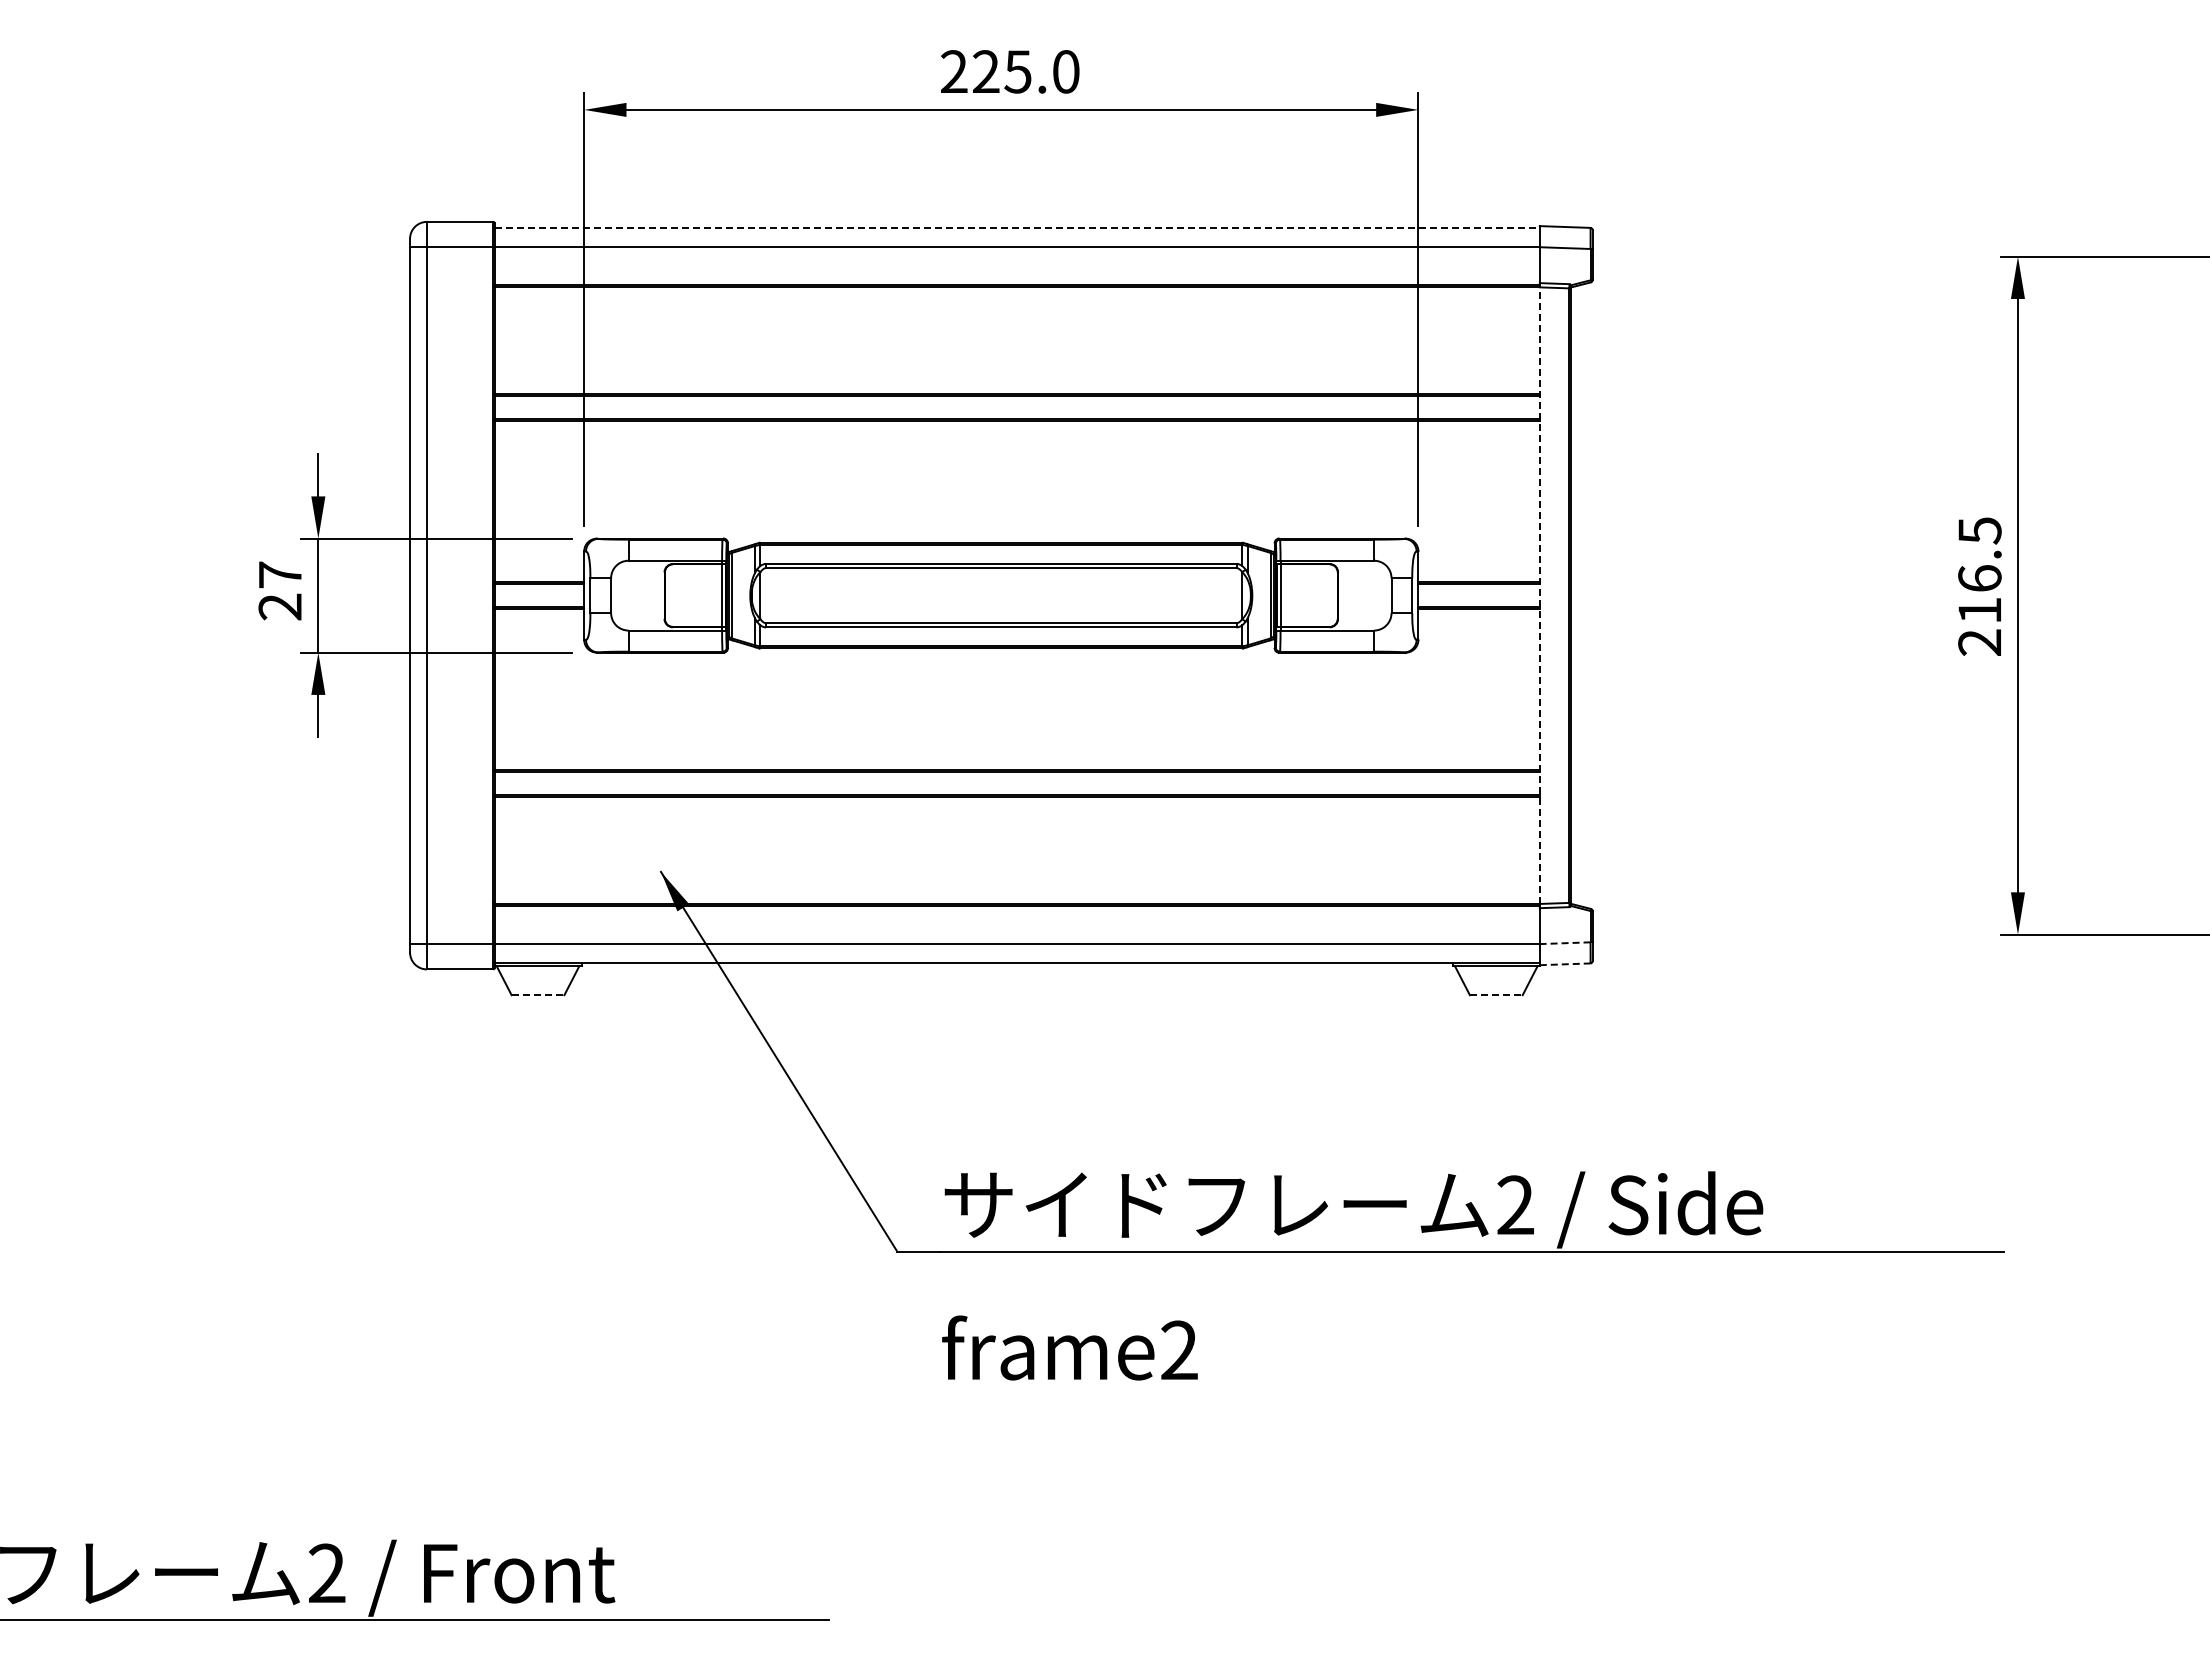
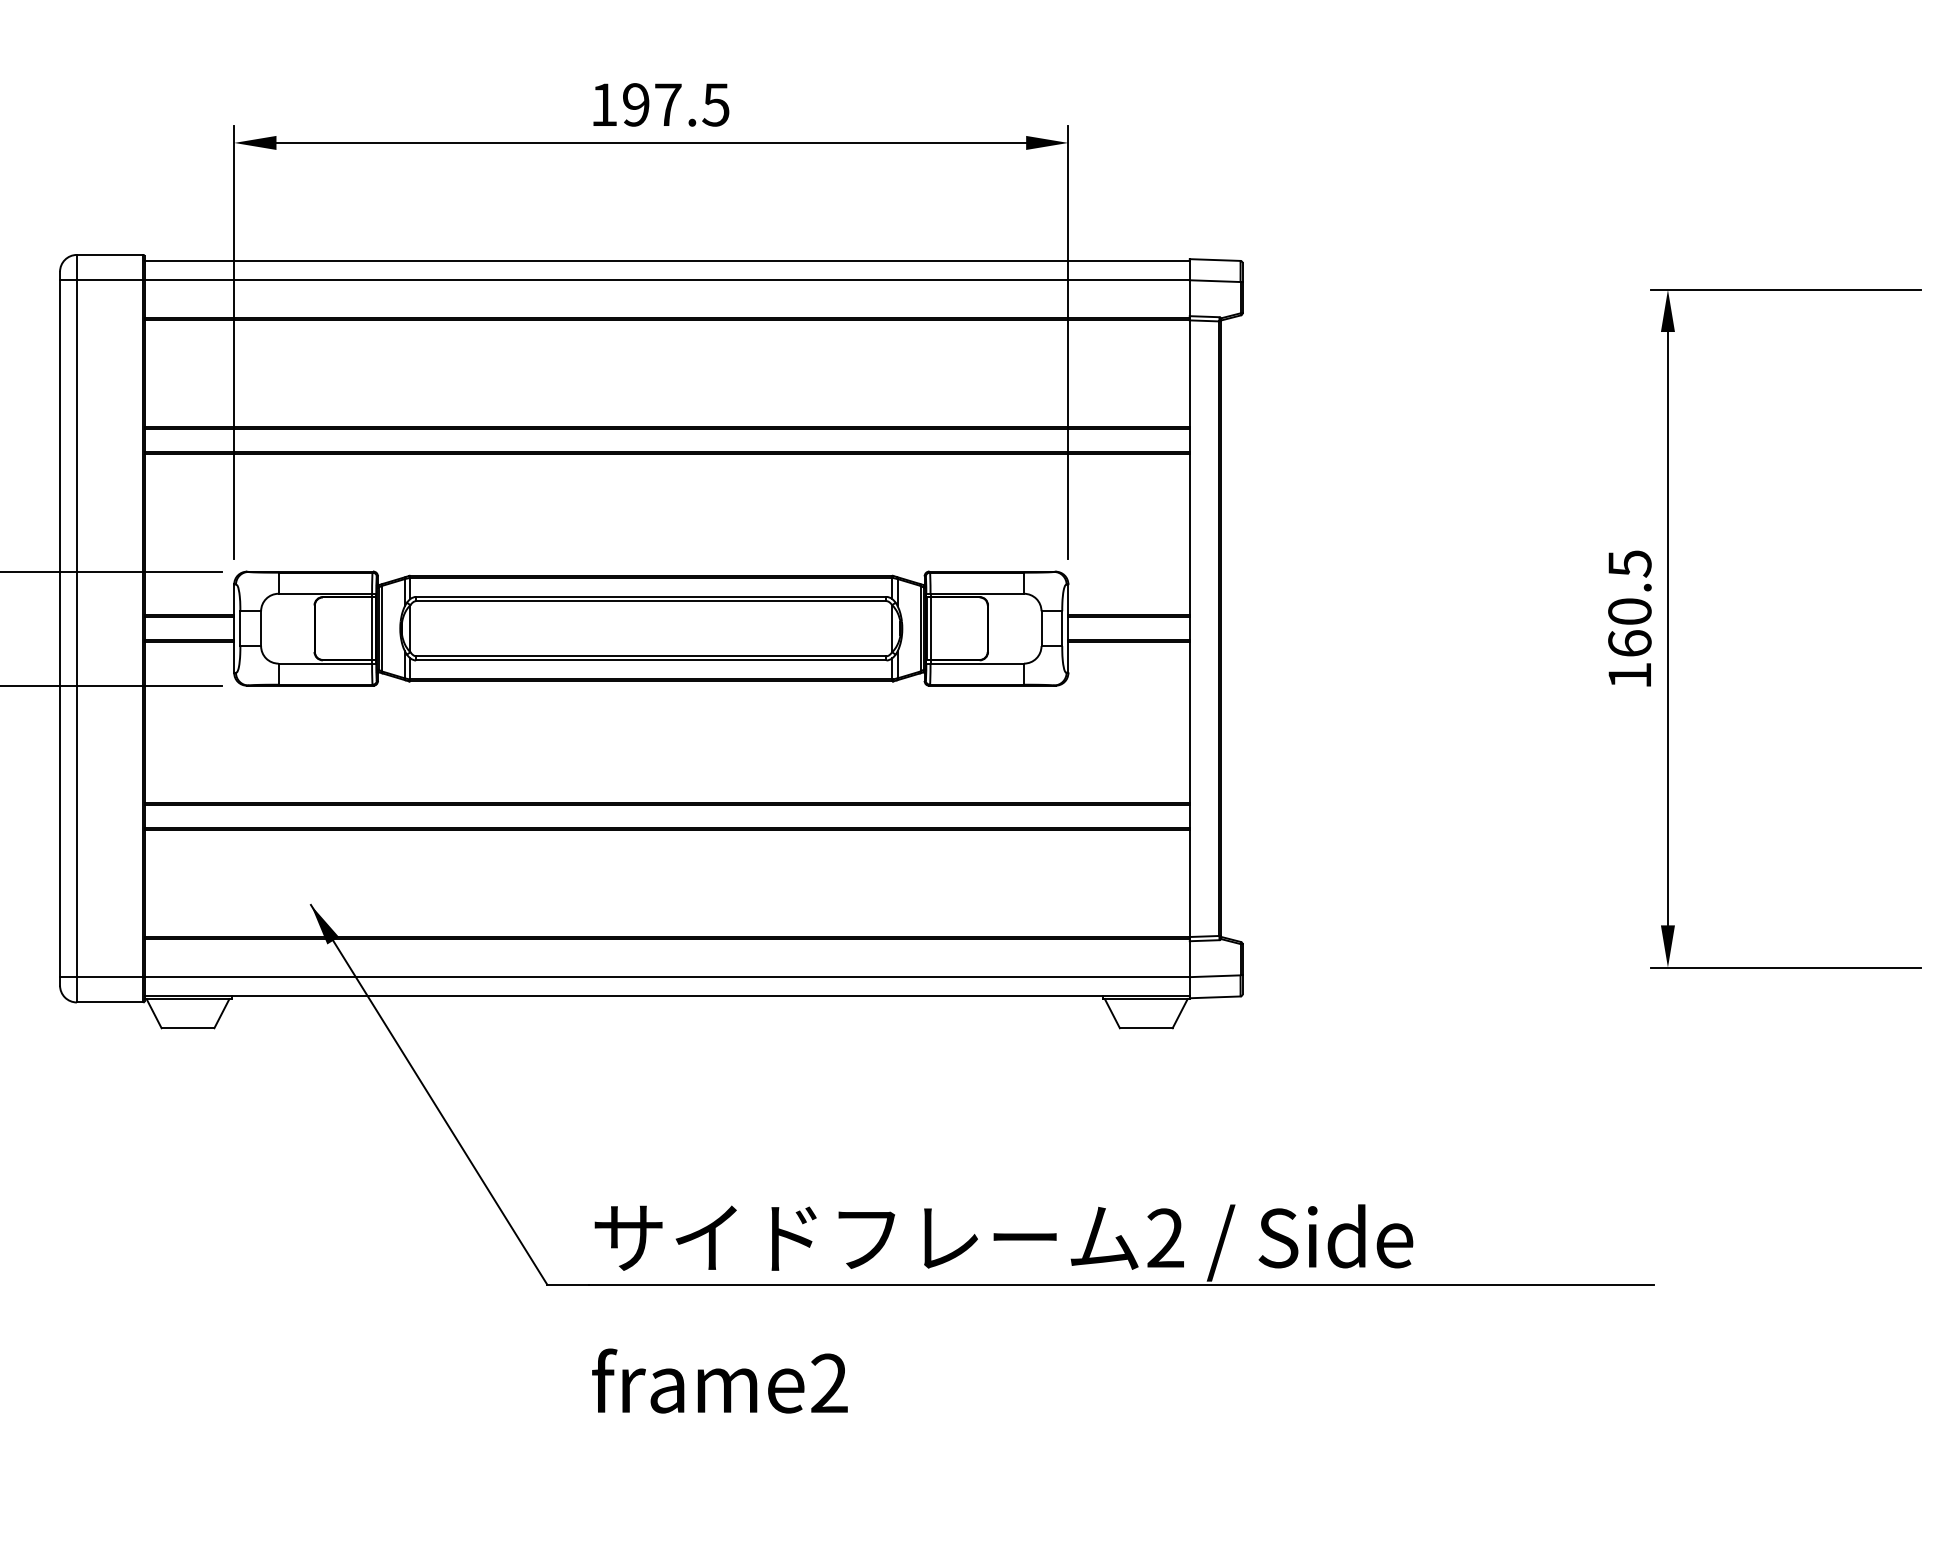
text: (1010, 71) -> (660, 104), 225.0 -> 197.5
line: (1017, 228) -> (667, 261), dashed -> solid
line: (1539, 595) -> (1189, 628), dashed -> solid
text: (1979, 610) -> (1629, 643), 216.5 -> 160.5
line: (1564, 943) -> (1214, 976), dashed -> solid
line: (1565, 964) -> (1215, 997), dashed -> solid
line: (538, 995) -> (188, 1028), dashed -> solid
line: (1496, 995) -> (1146, 1028), dashed -> solid

